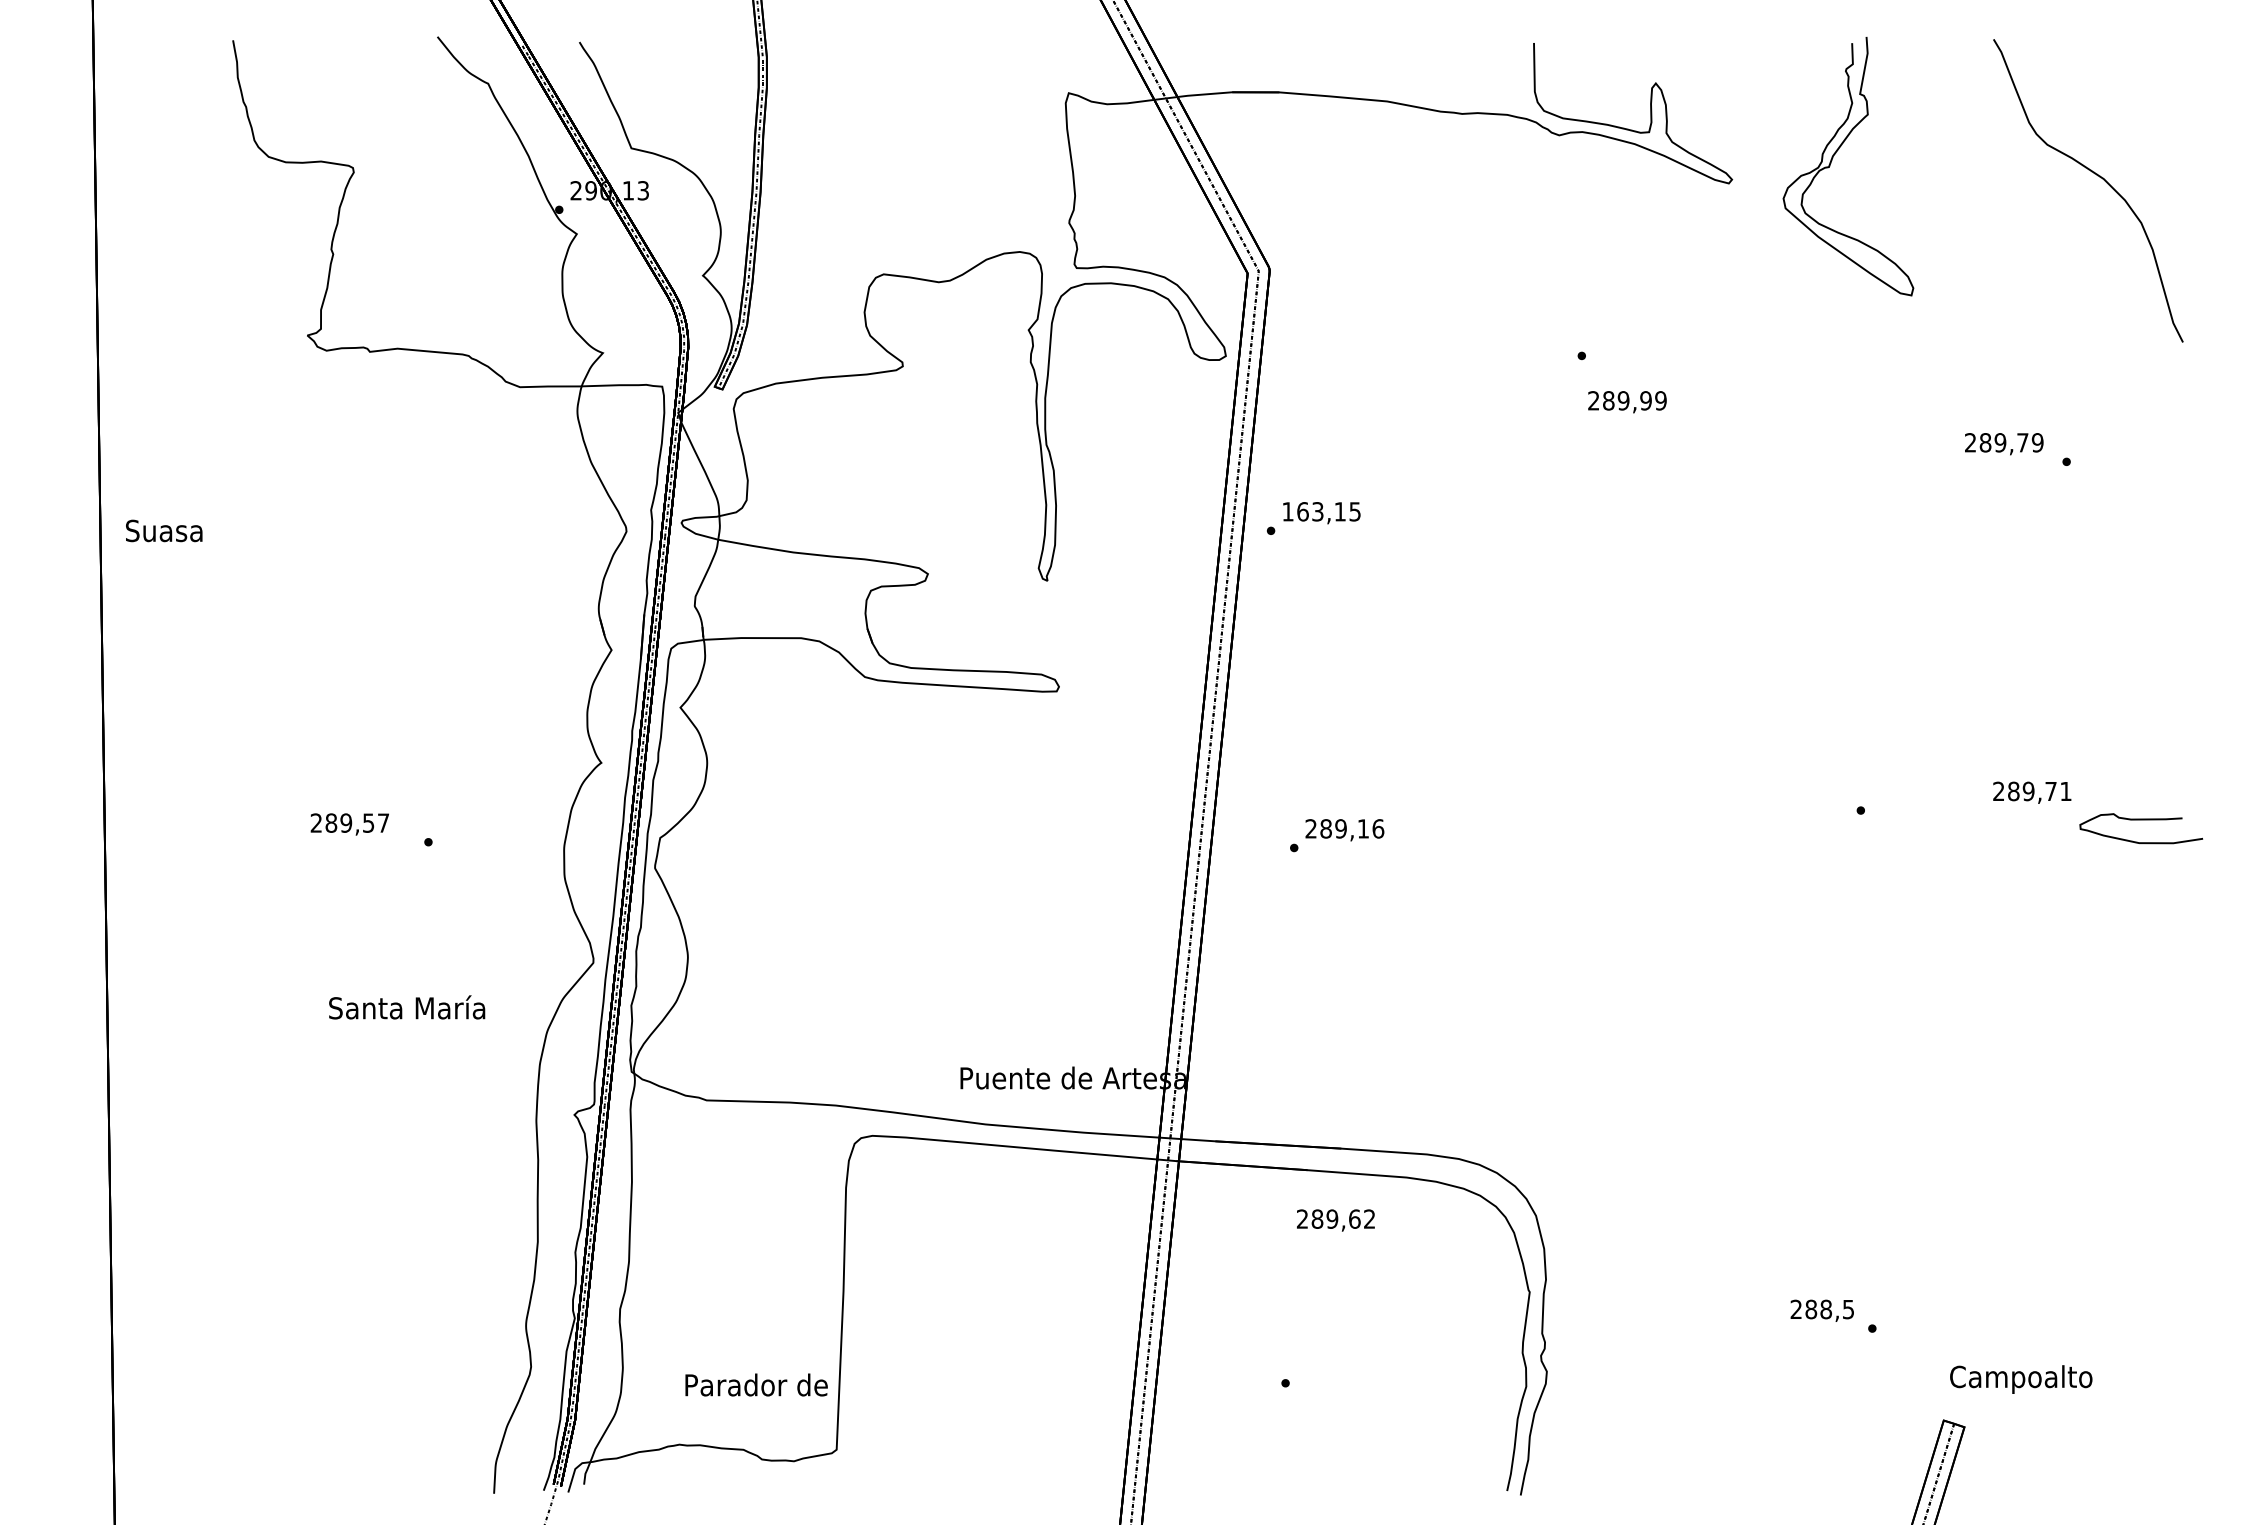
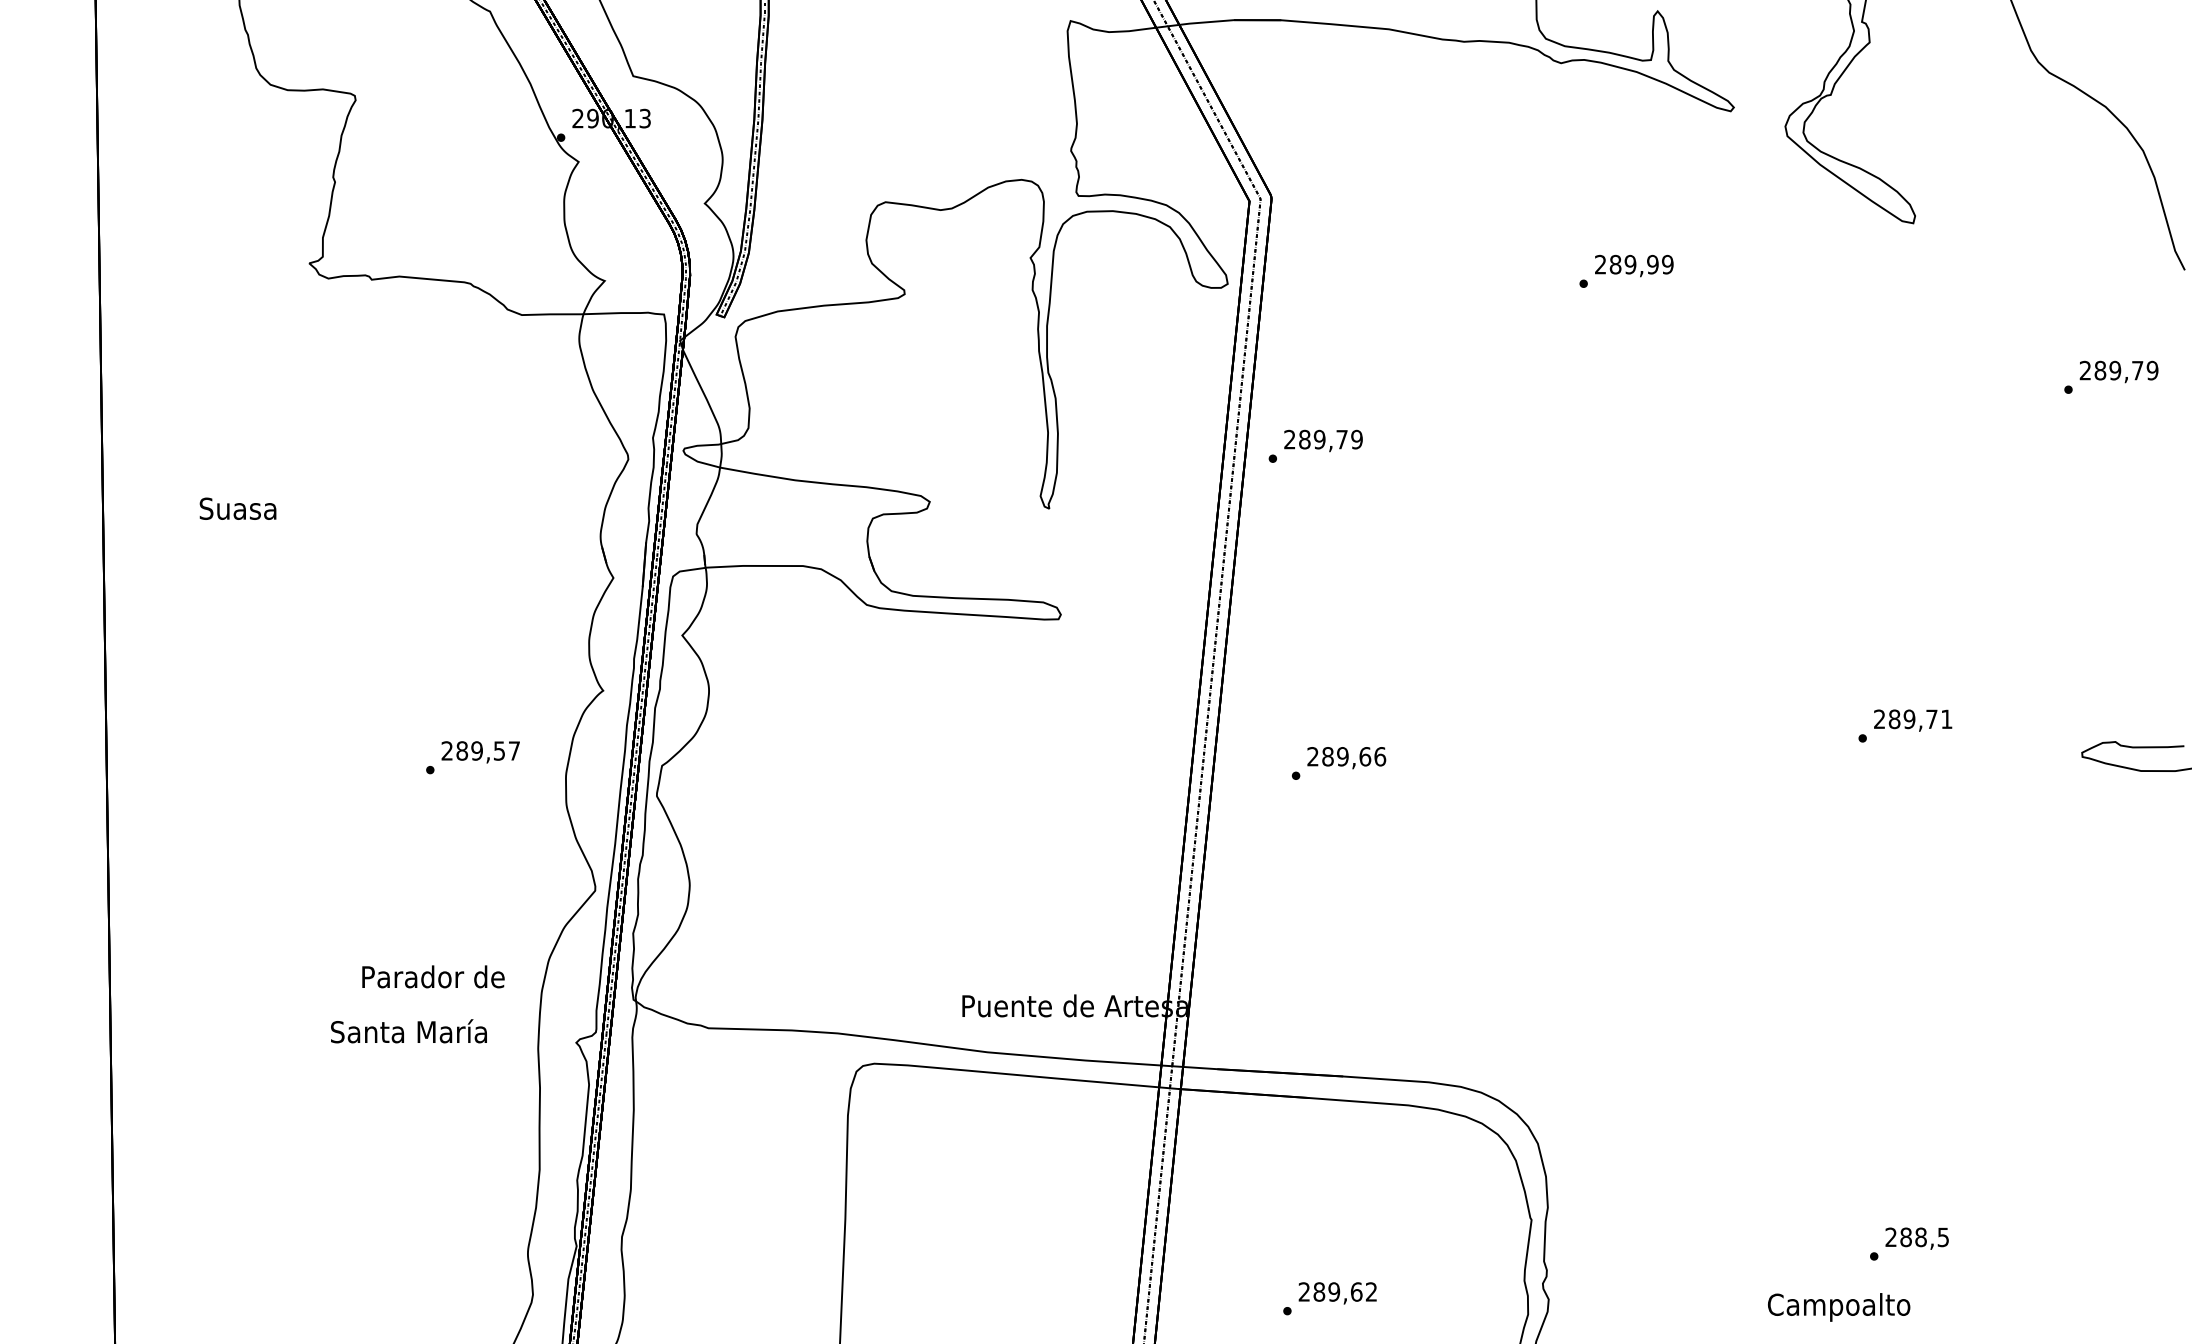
text: (1627, 402) -> (1634, 266), moved
text: (2004, 444) -> (2119, 372), moved
text: (1321, 511) -> (1323, 439), 163,15 -> 289,79
text: (164, 530) -> (238, 508), moved
text: (2032, 792) -> (1913, 720), moved
text: (349, 824) -> (480, 752), moved
text: (1363, 828) -> (1365, 756), 289,16 -> 289,66
text: (407, 1007) -> (409, 1031), moved
text: (1335, 1220) -> (1337, 1293), moved
text: (1821, 1310) -> (1916, 1238), moved
text: (2021, 1379) -> (1839, 1307), moved
text: (756, 1384) -> (433, 976), moved

